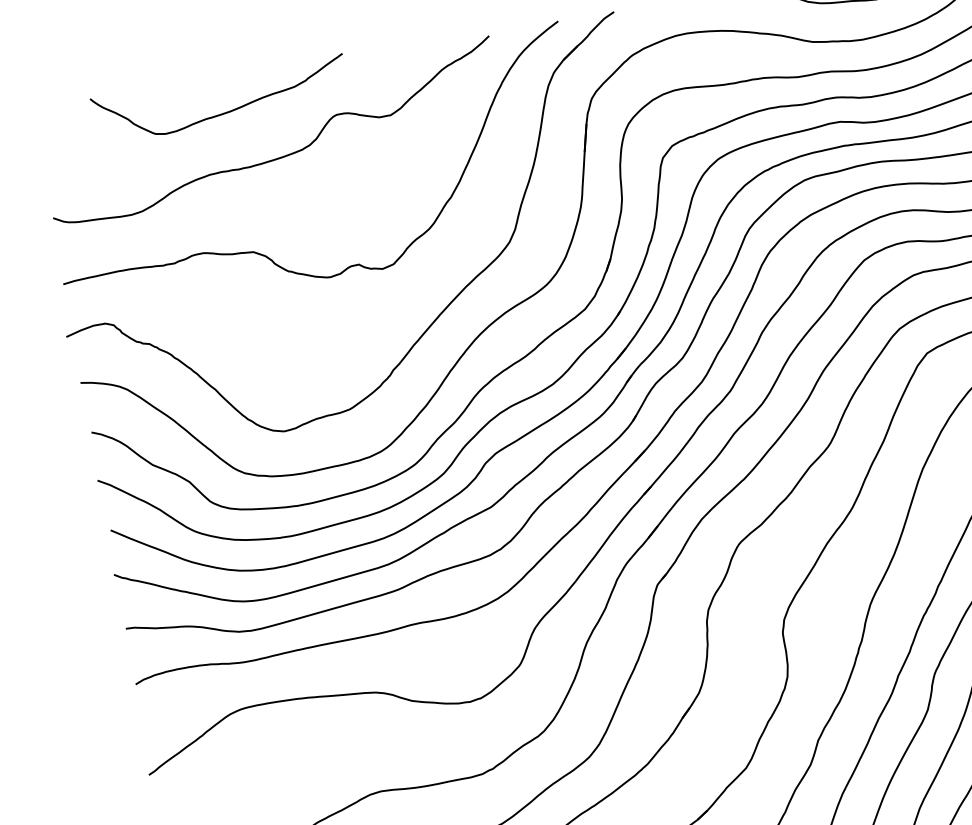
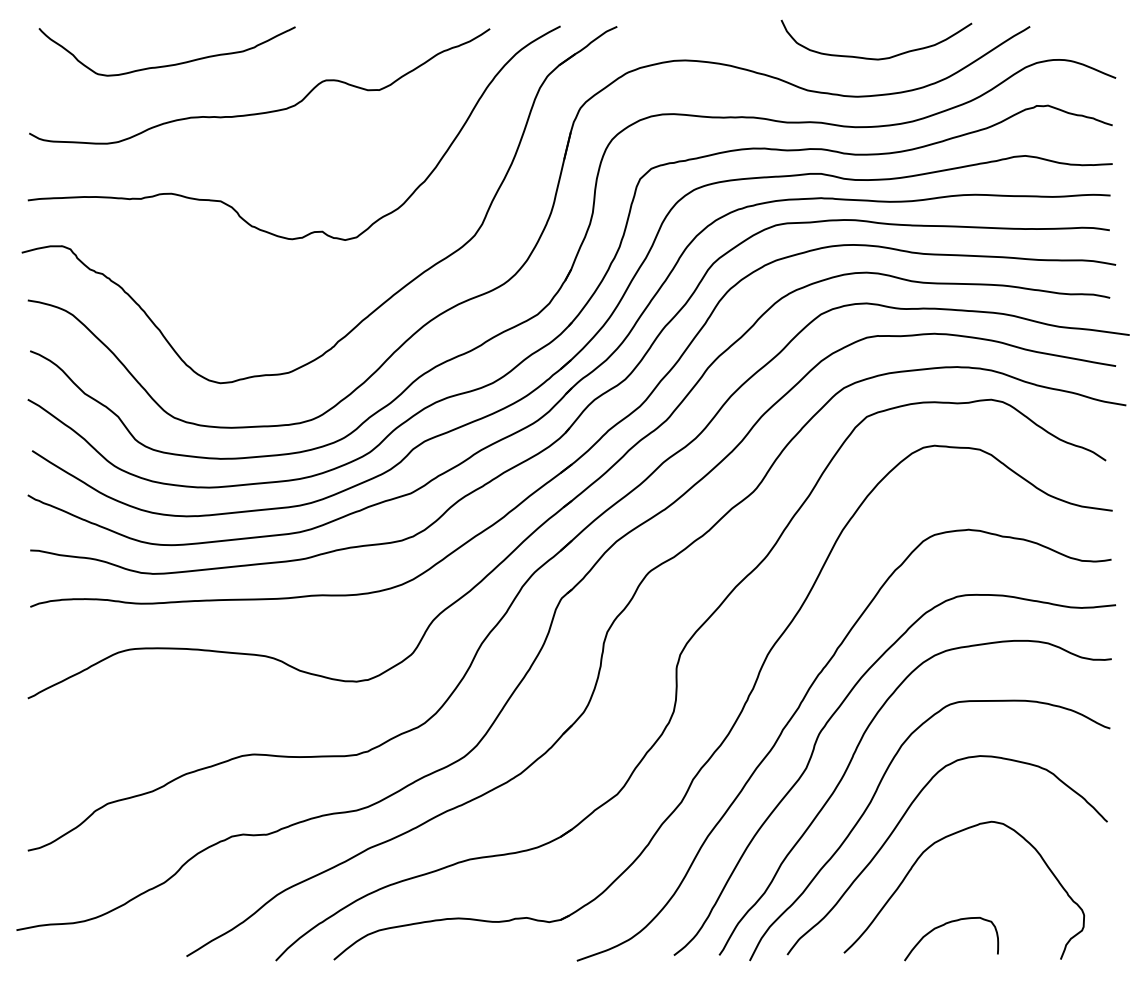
curve: (223, 112) -> (168, 64), moved

